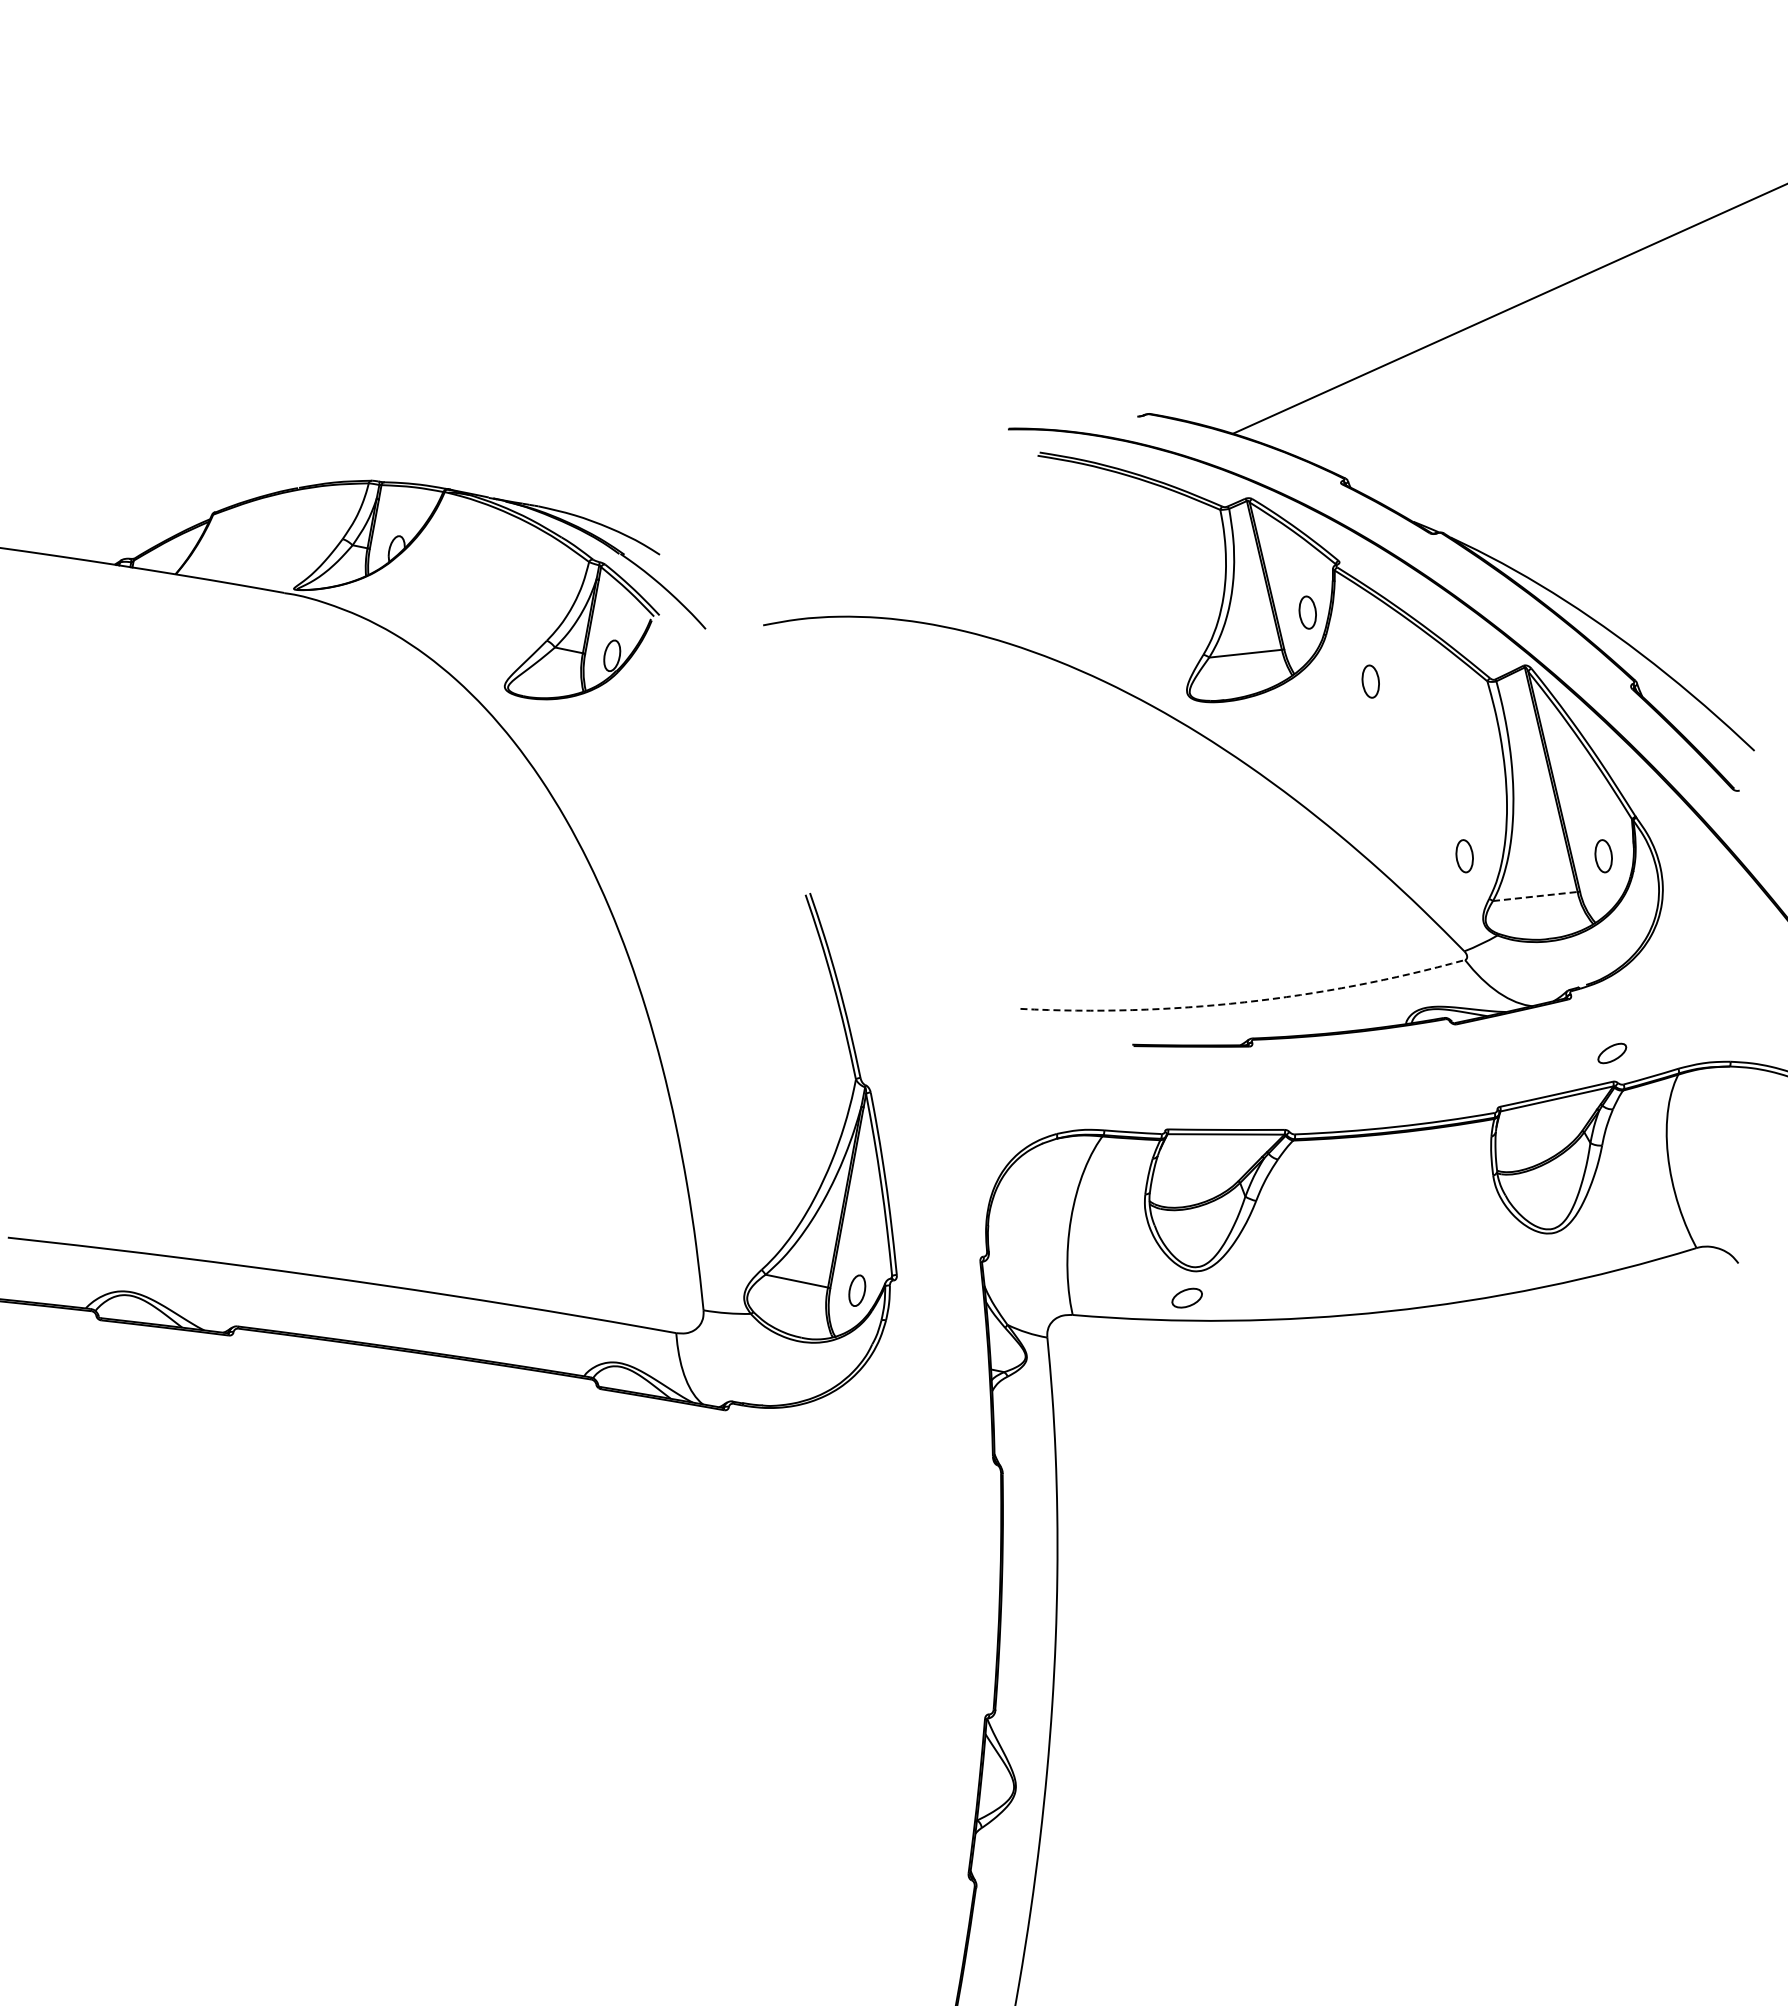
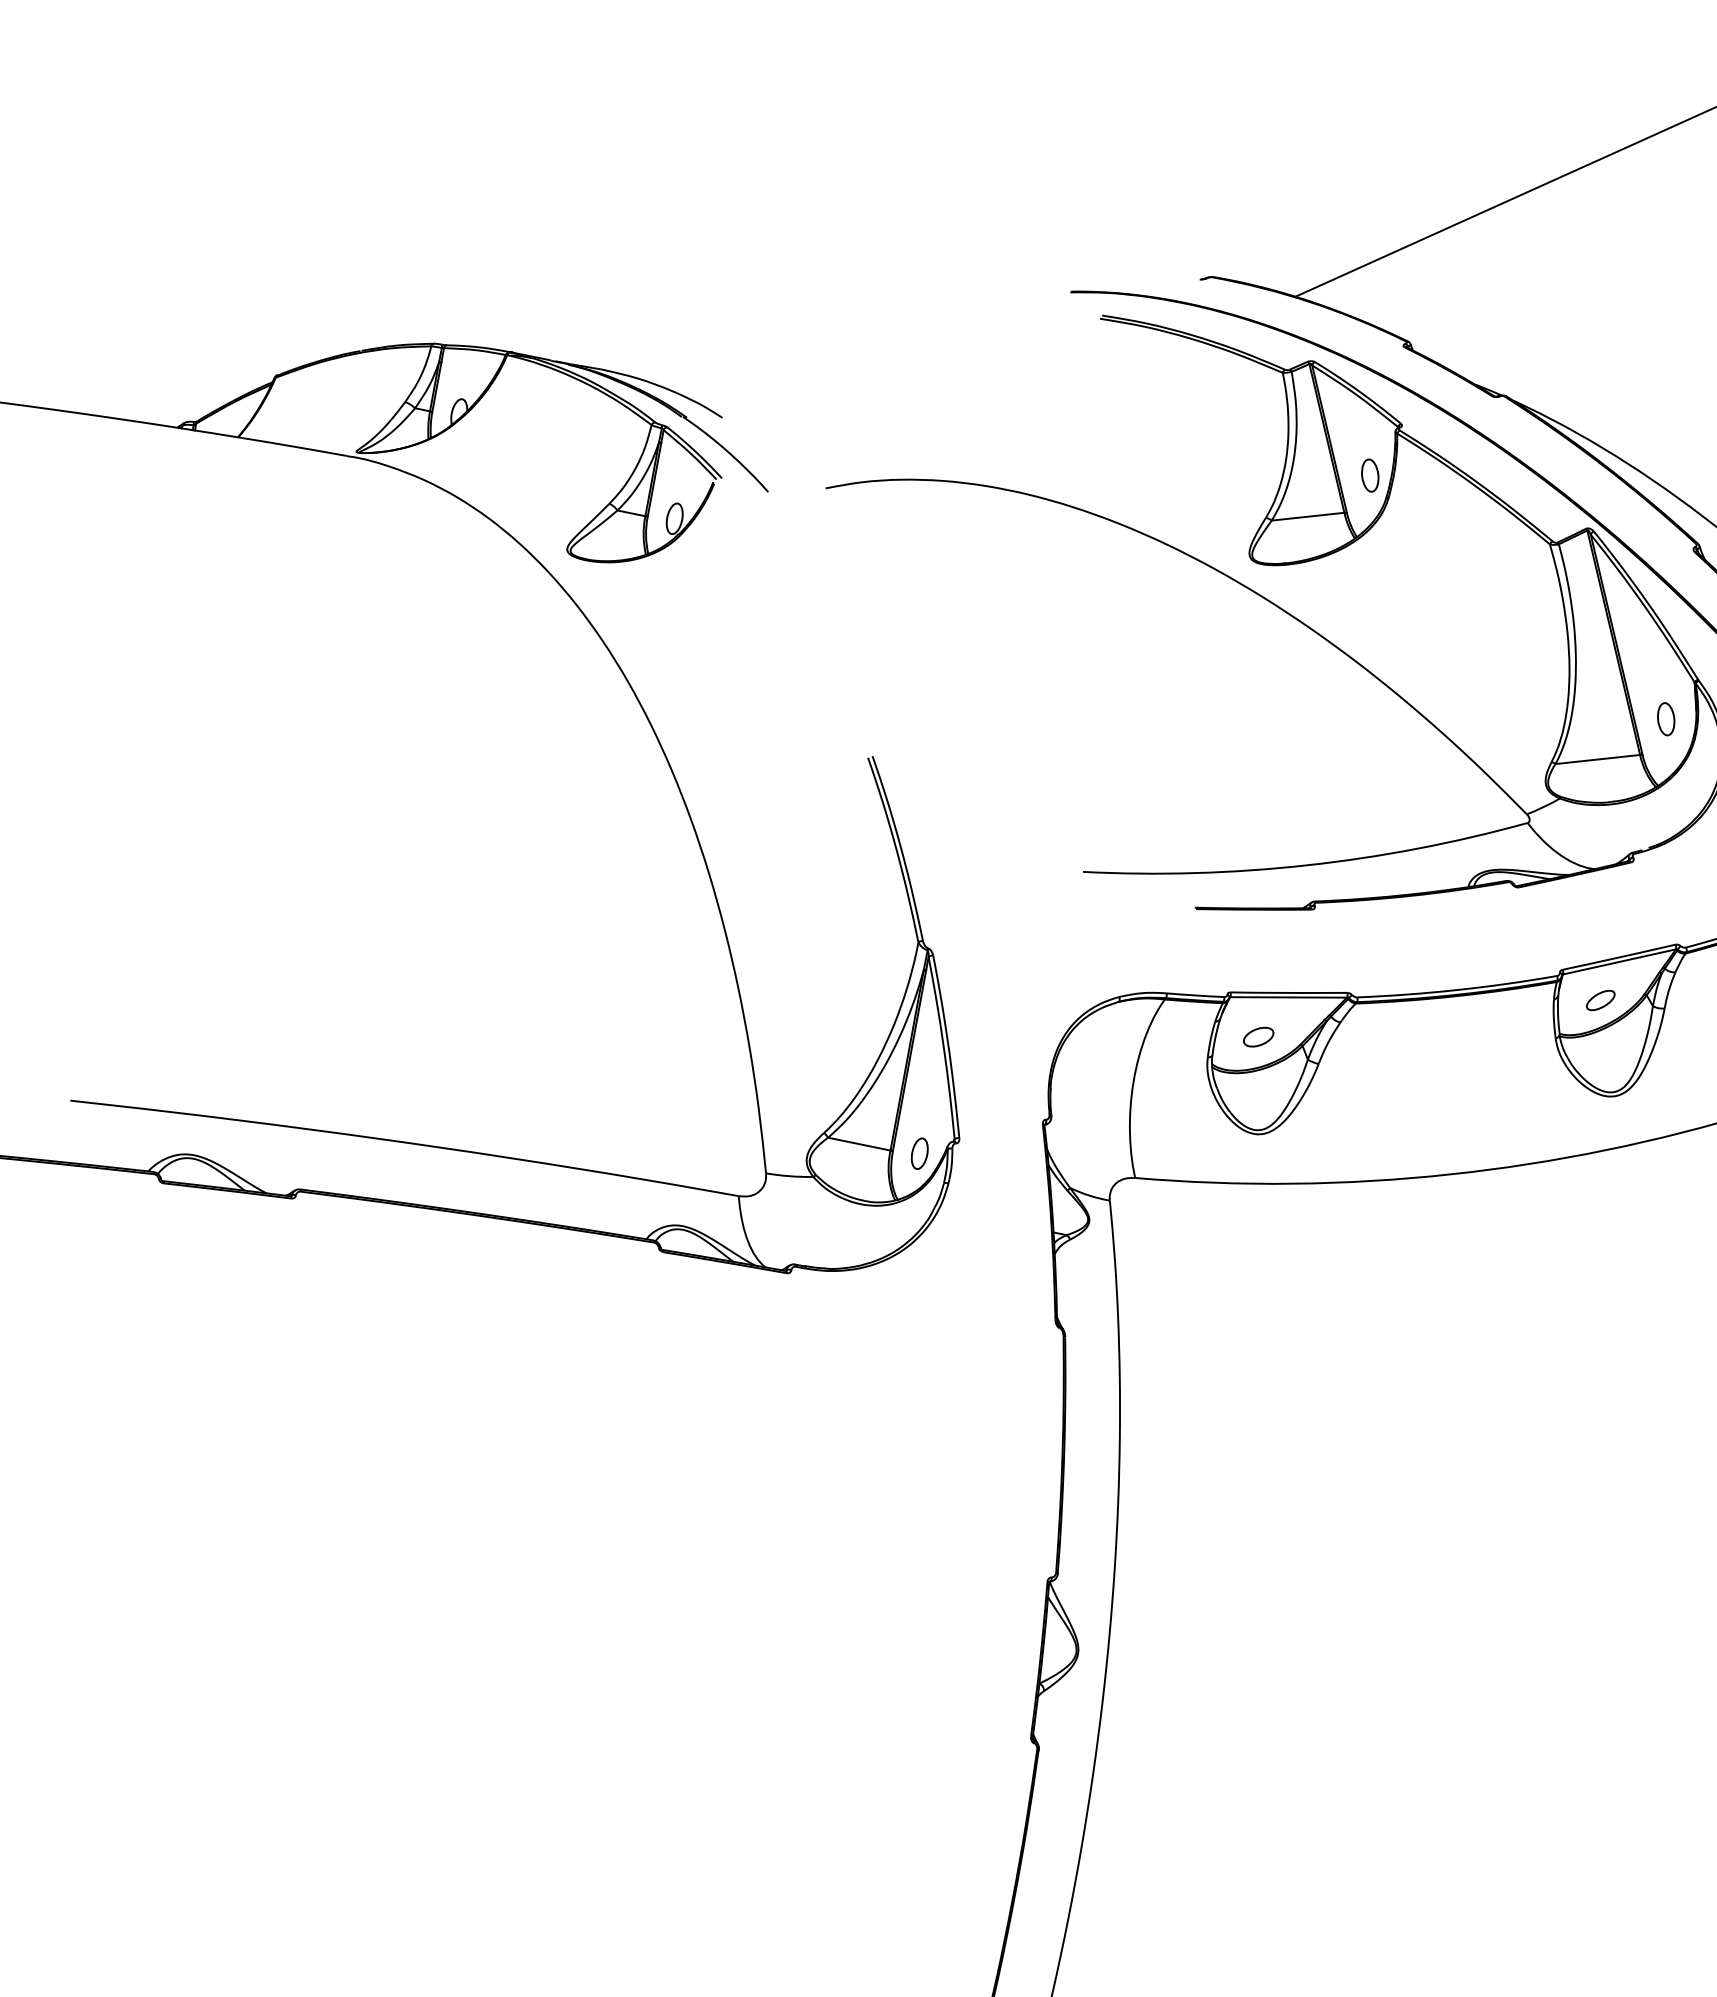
part: (1370, 681) -> (1432, 544), removed
part: (1464, 856) -> (1526, 719), removed
line: (1535, 896) -> (1597, 759), dashed -> solid
arc: (1244, 1002) -> (1306, 865), dashed -> solid
part: (1612, 1053) -> (1600, 1000), moved
part: (1186, 1297) -> (1257, 1036), moved

